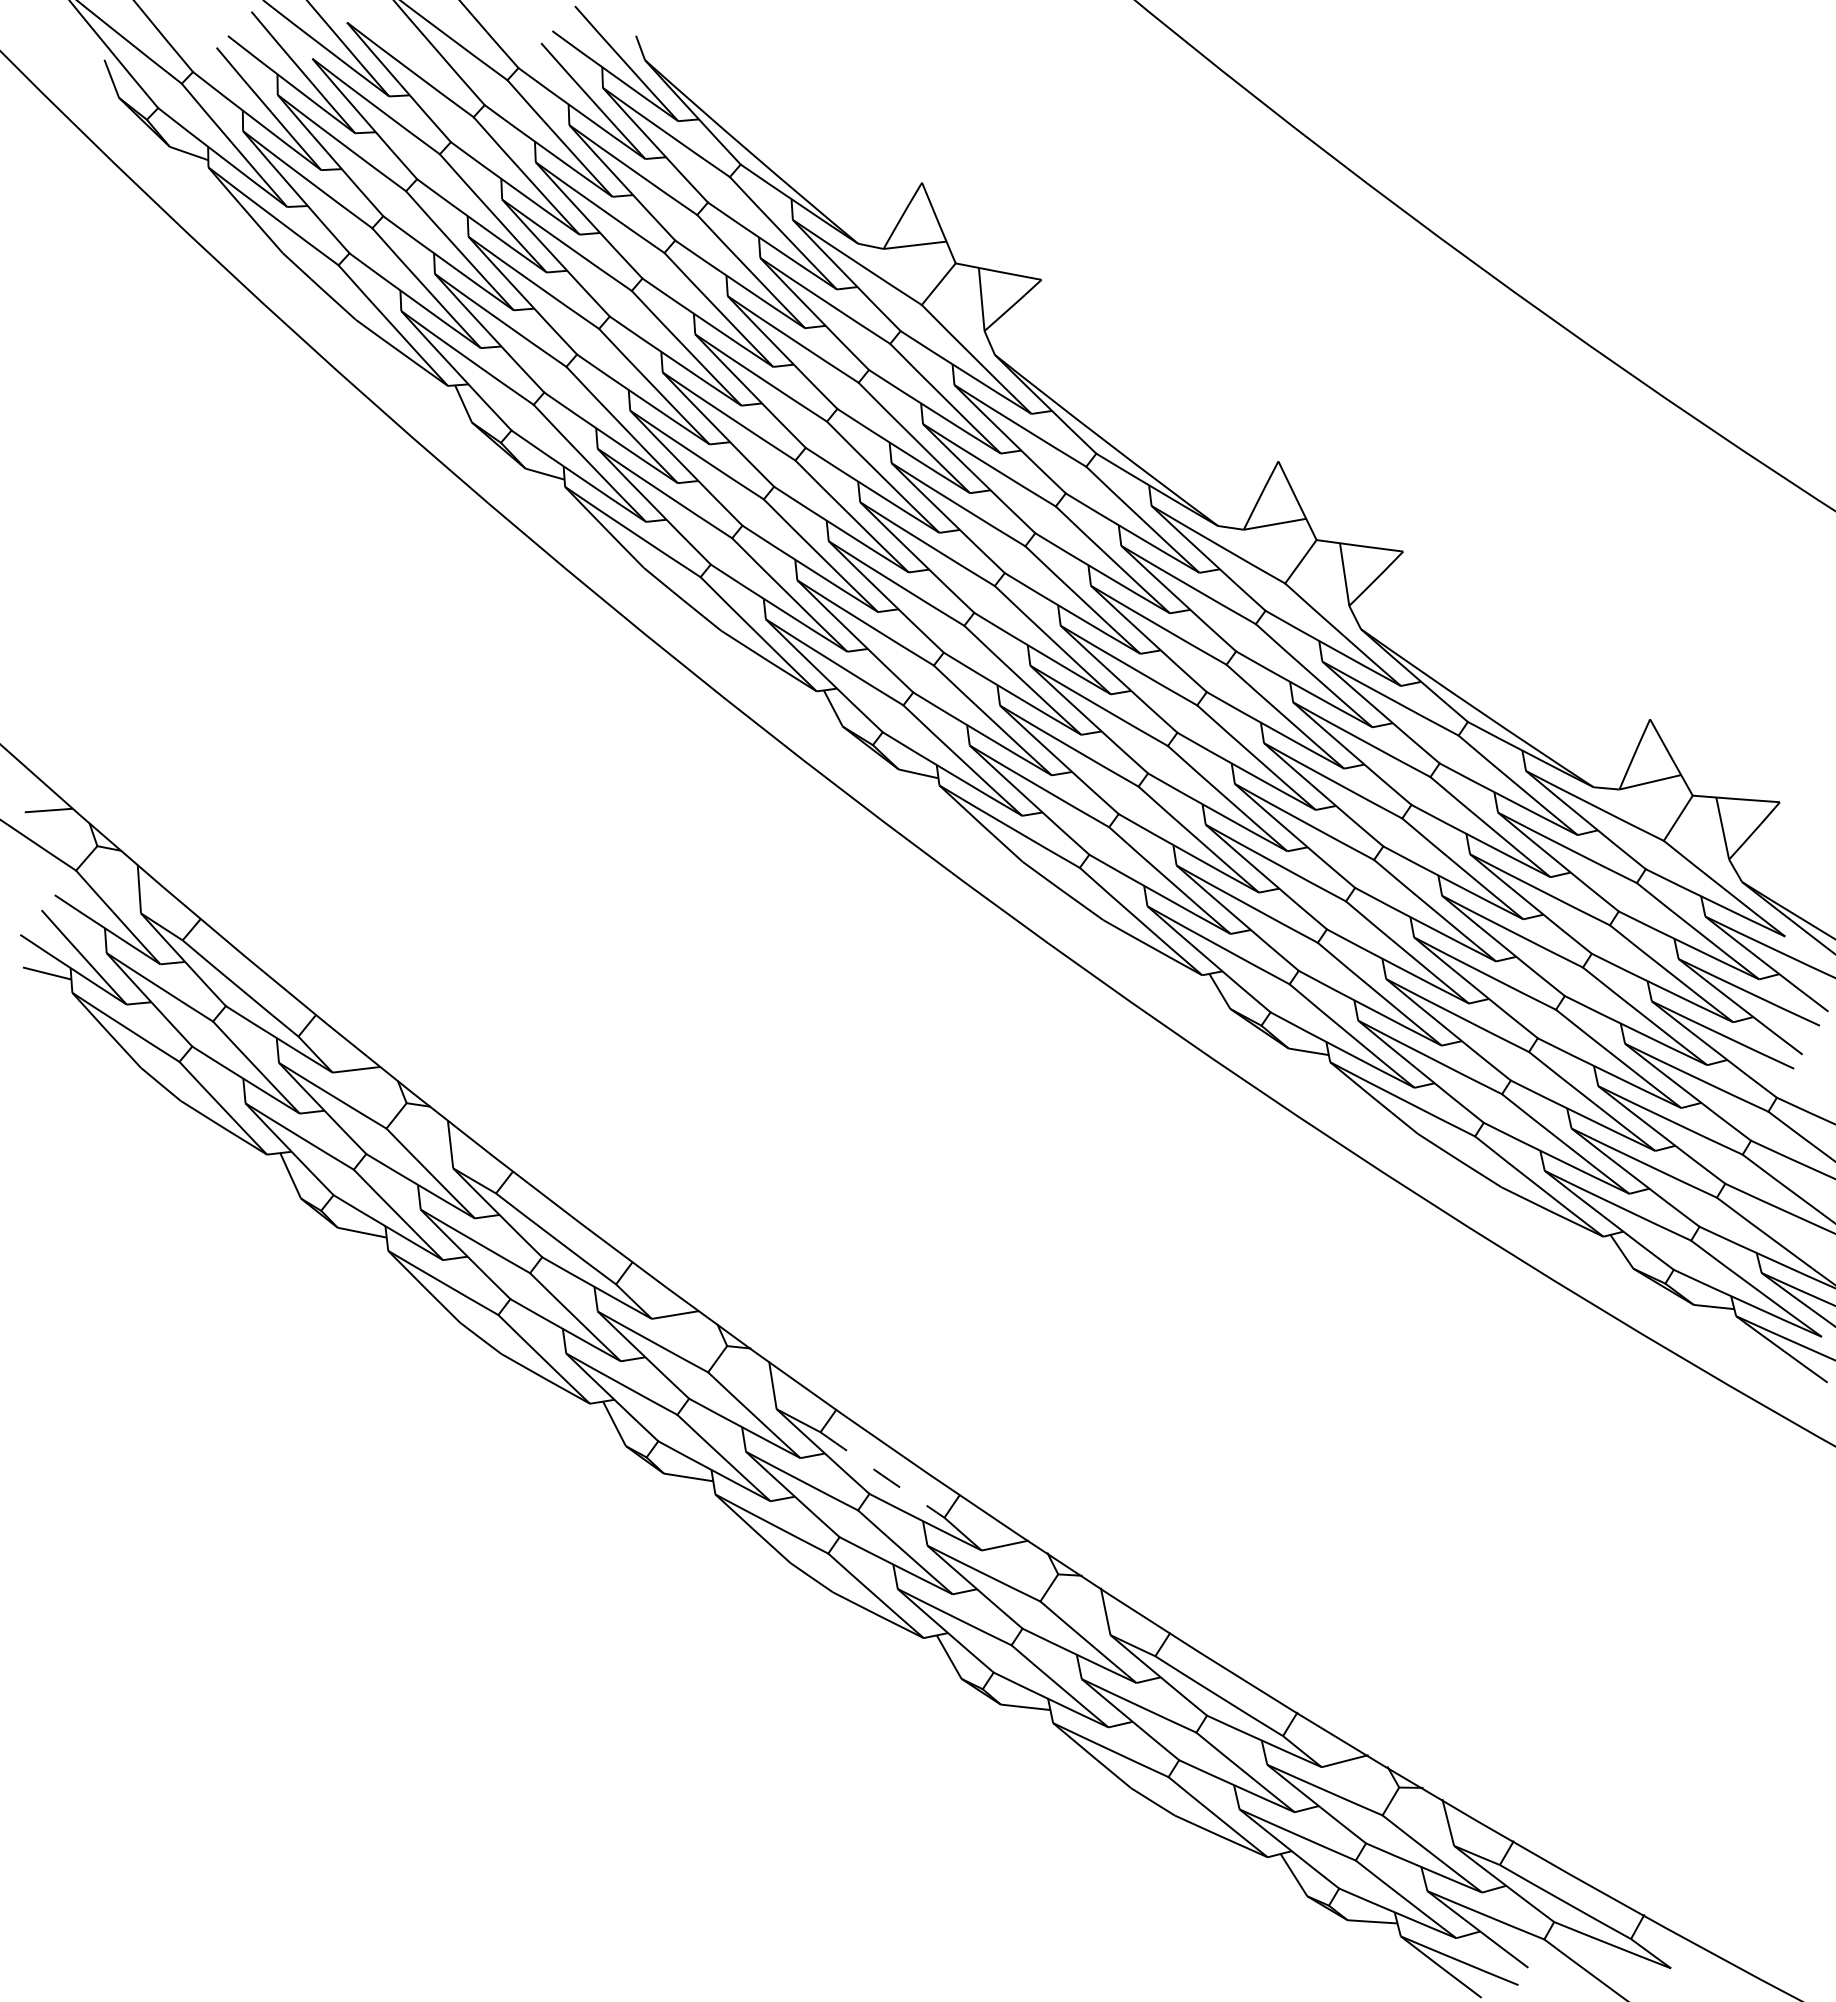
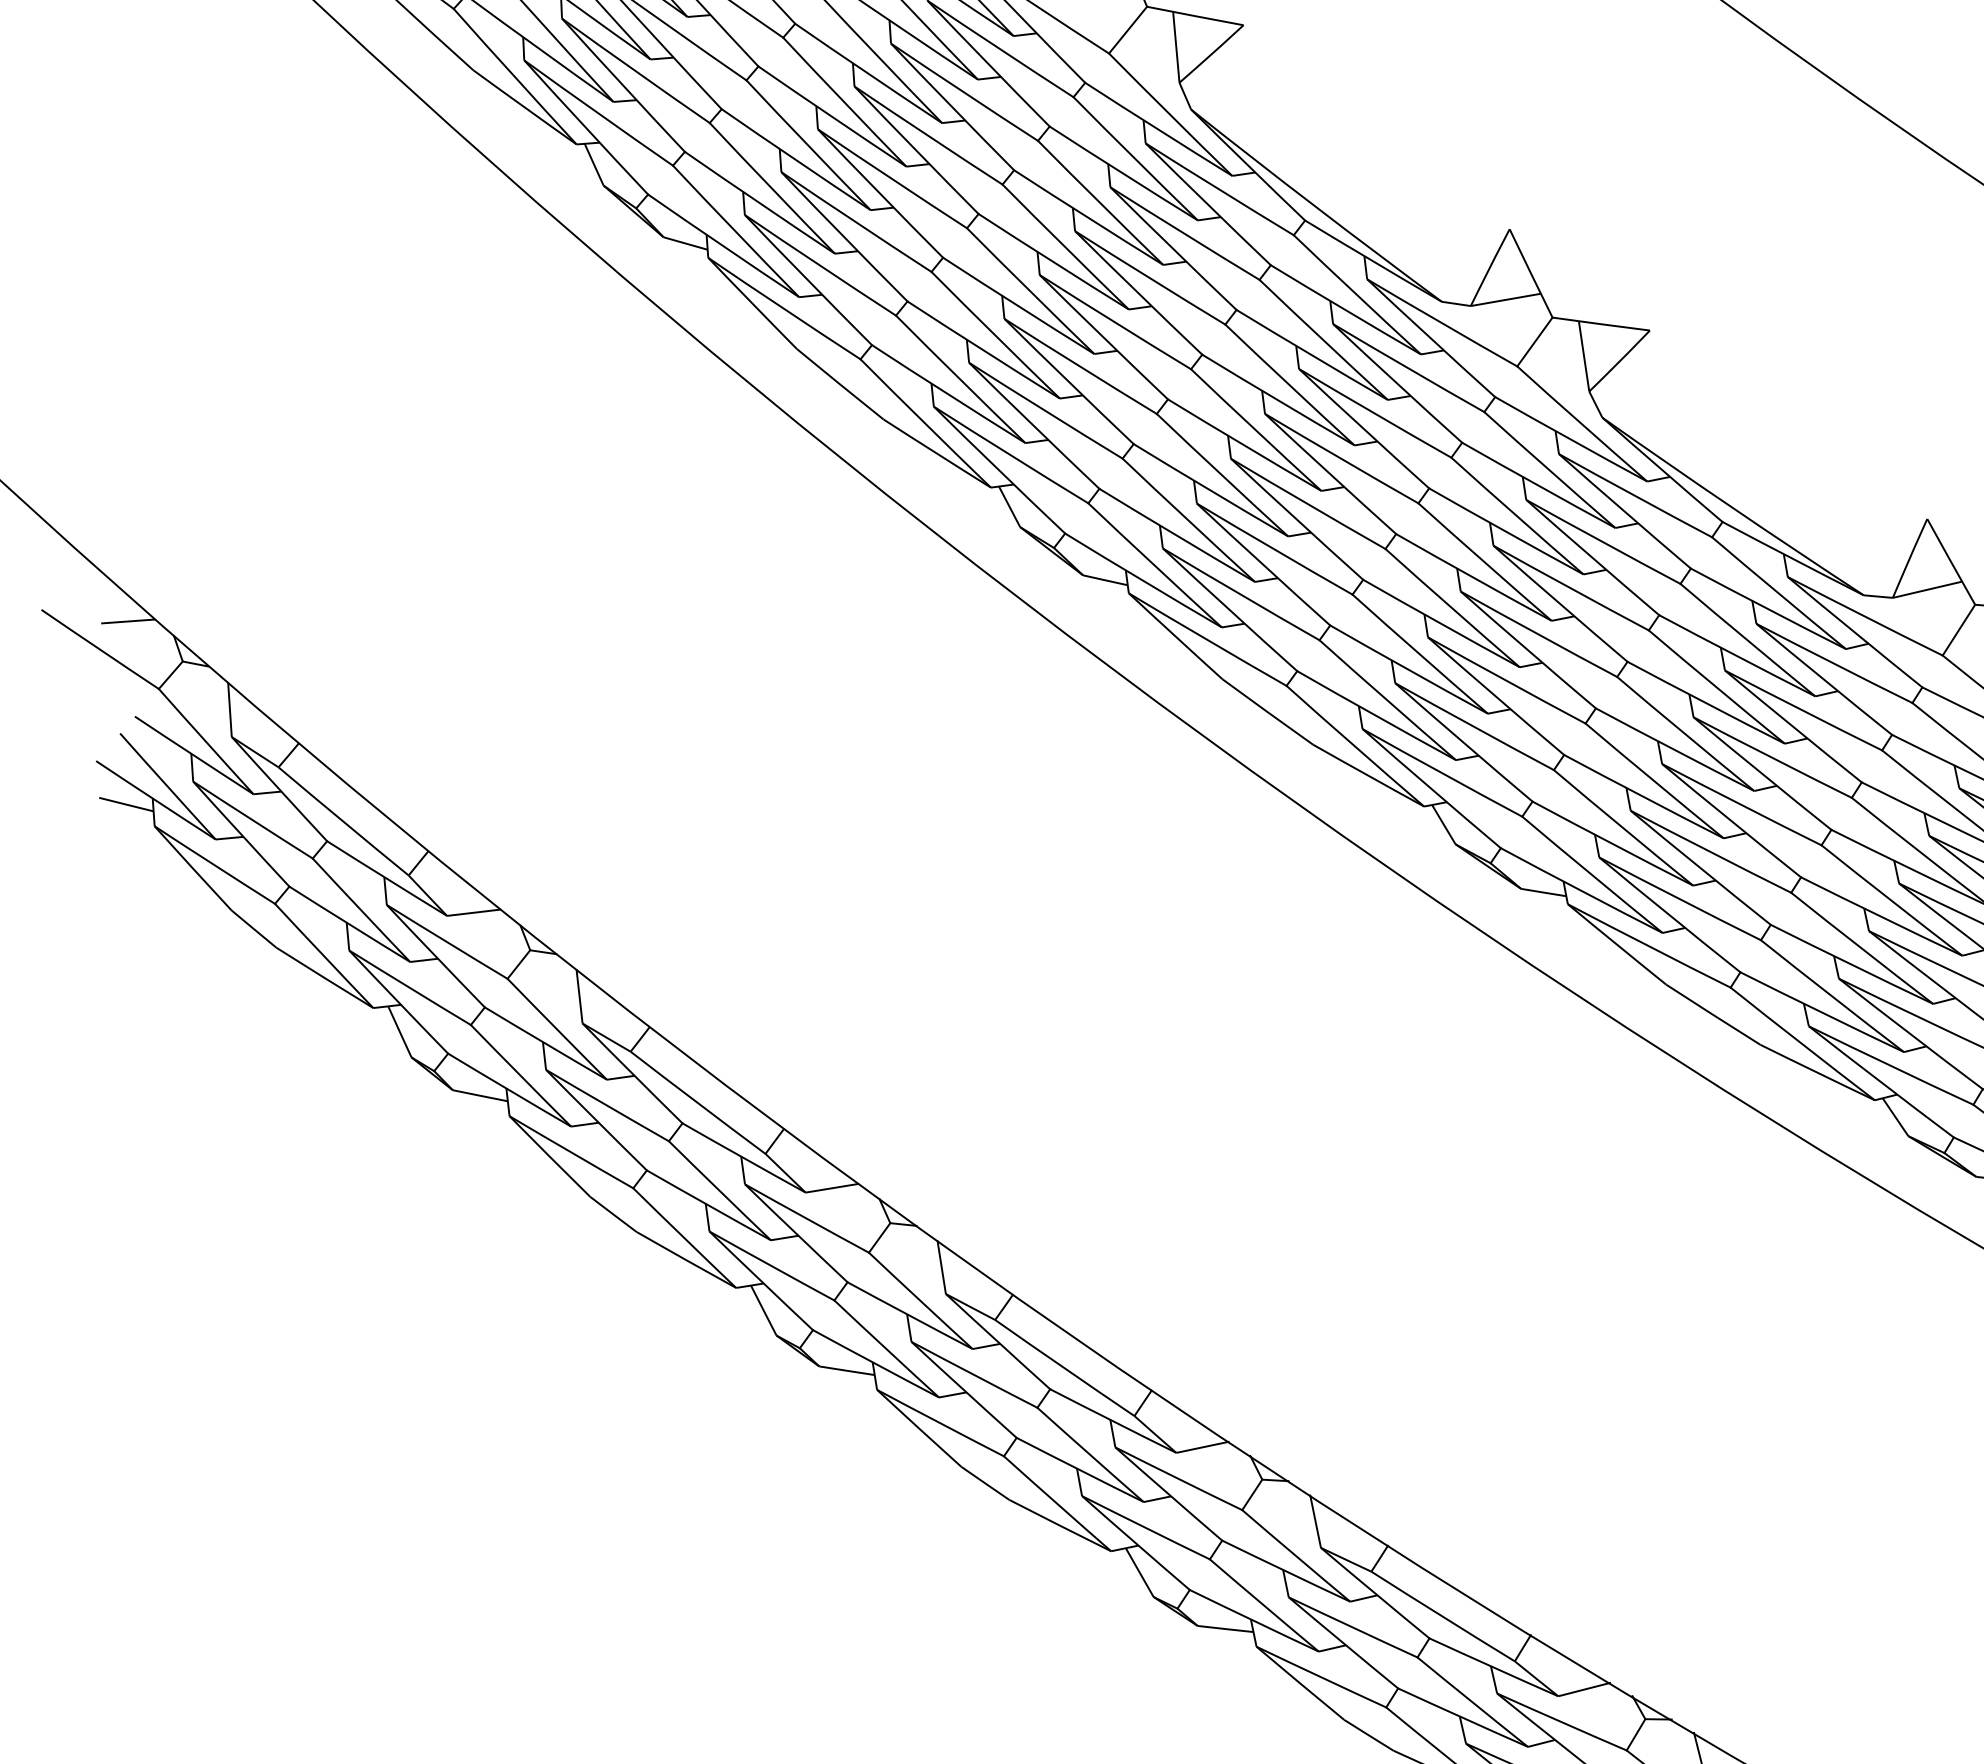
arc: (882, 1475) -> (1064, 1368), dashed -> solid

